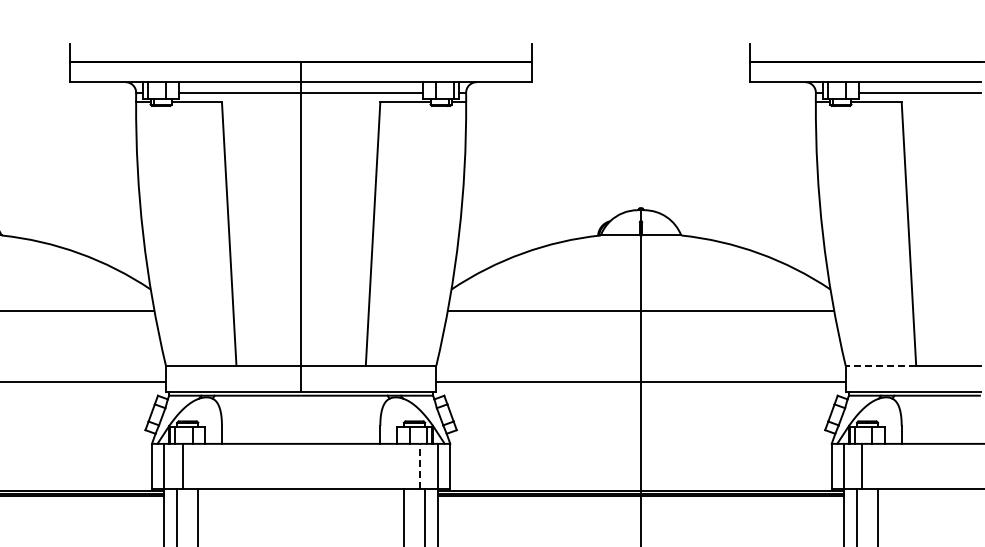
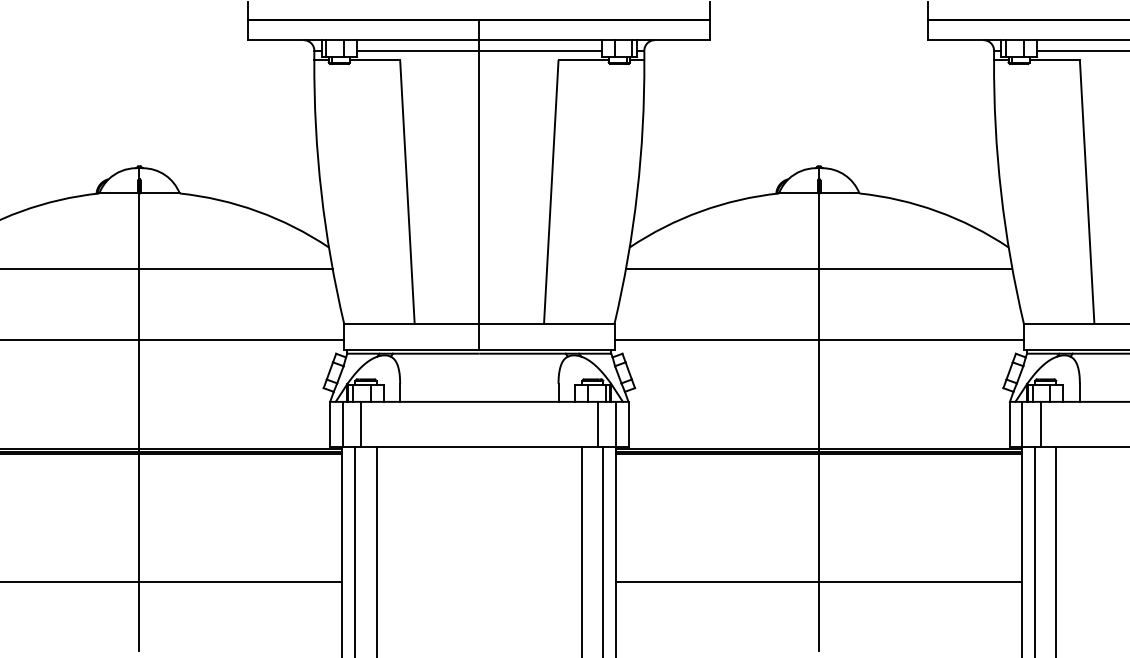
line: (880, 365) -> (1058, 323), dashed -> solid
line: (419, 465) -> (597, 423), dashed -> solid

